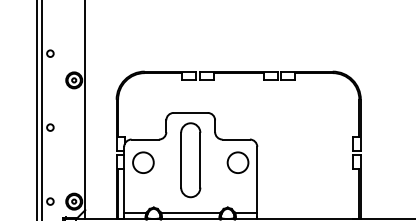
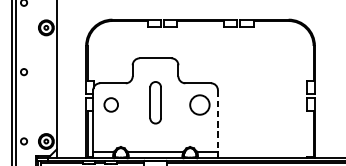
part: (190, 160) -> (155, 102), size x0.6
circle: (143, 162) -> (111, 104), size x0.7
line: (257, 179) -> (218, 120), solid -> dashed

